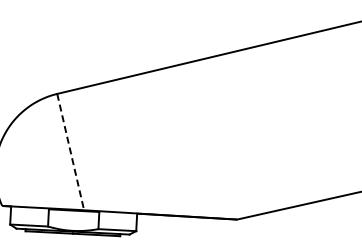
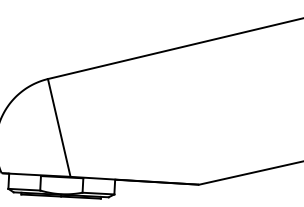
line: (70, 152) -> (59, 128), dashed -> solid

